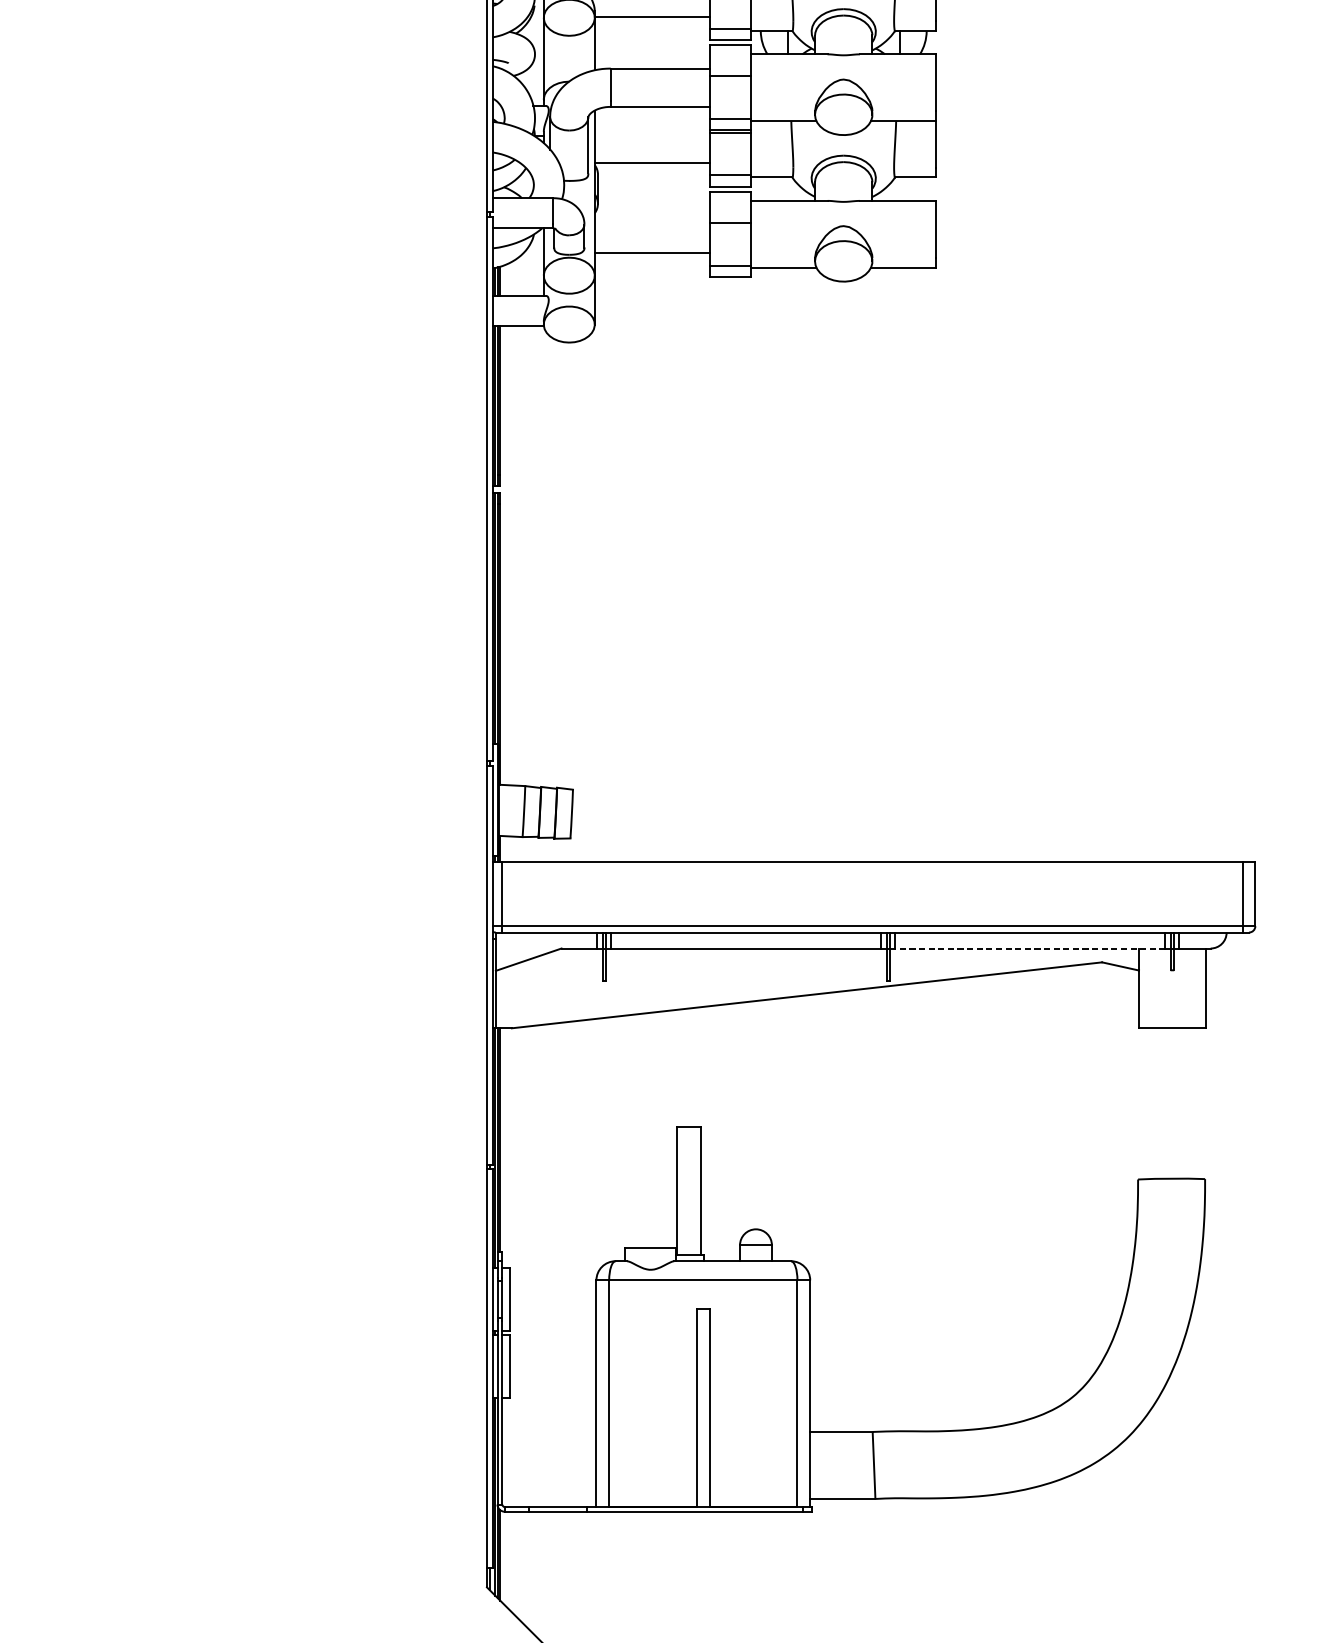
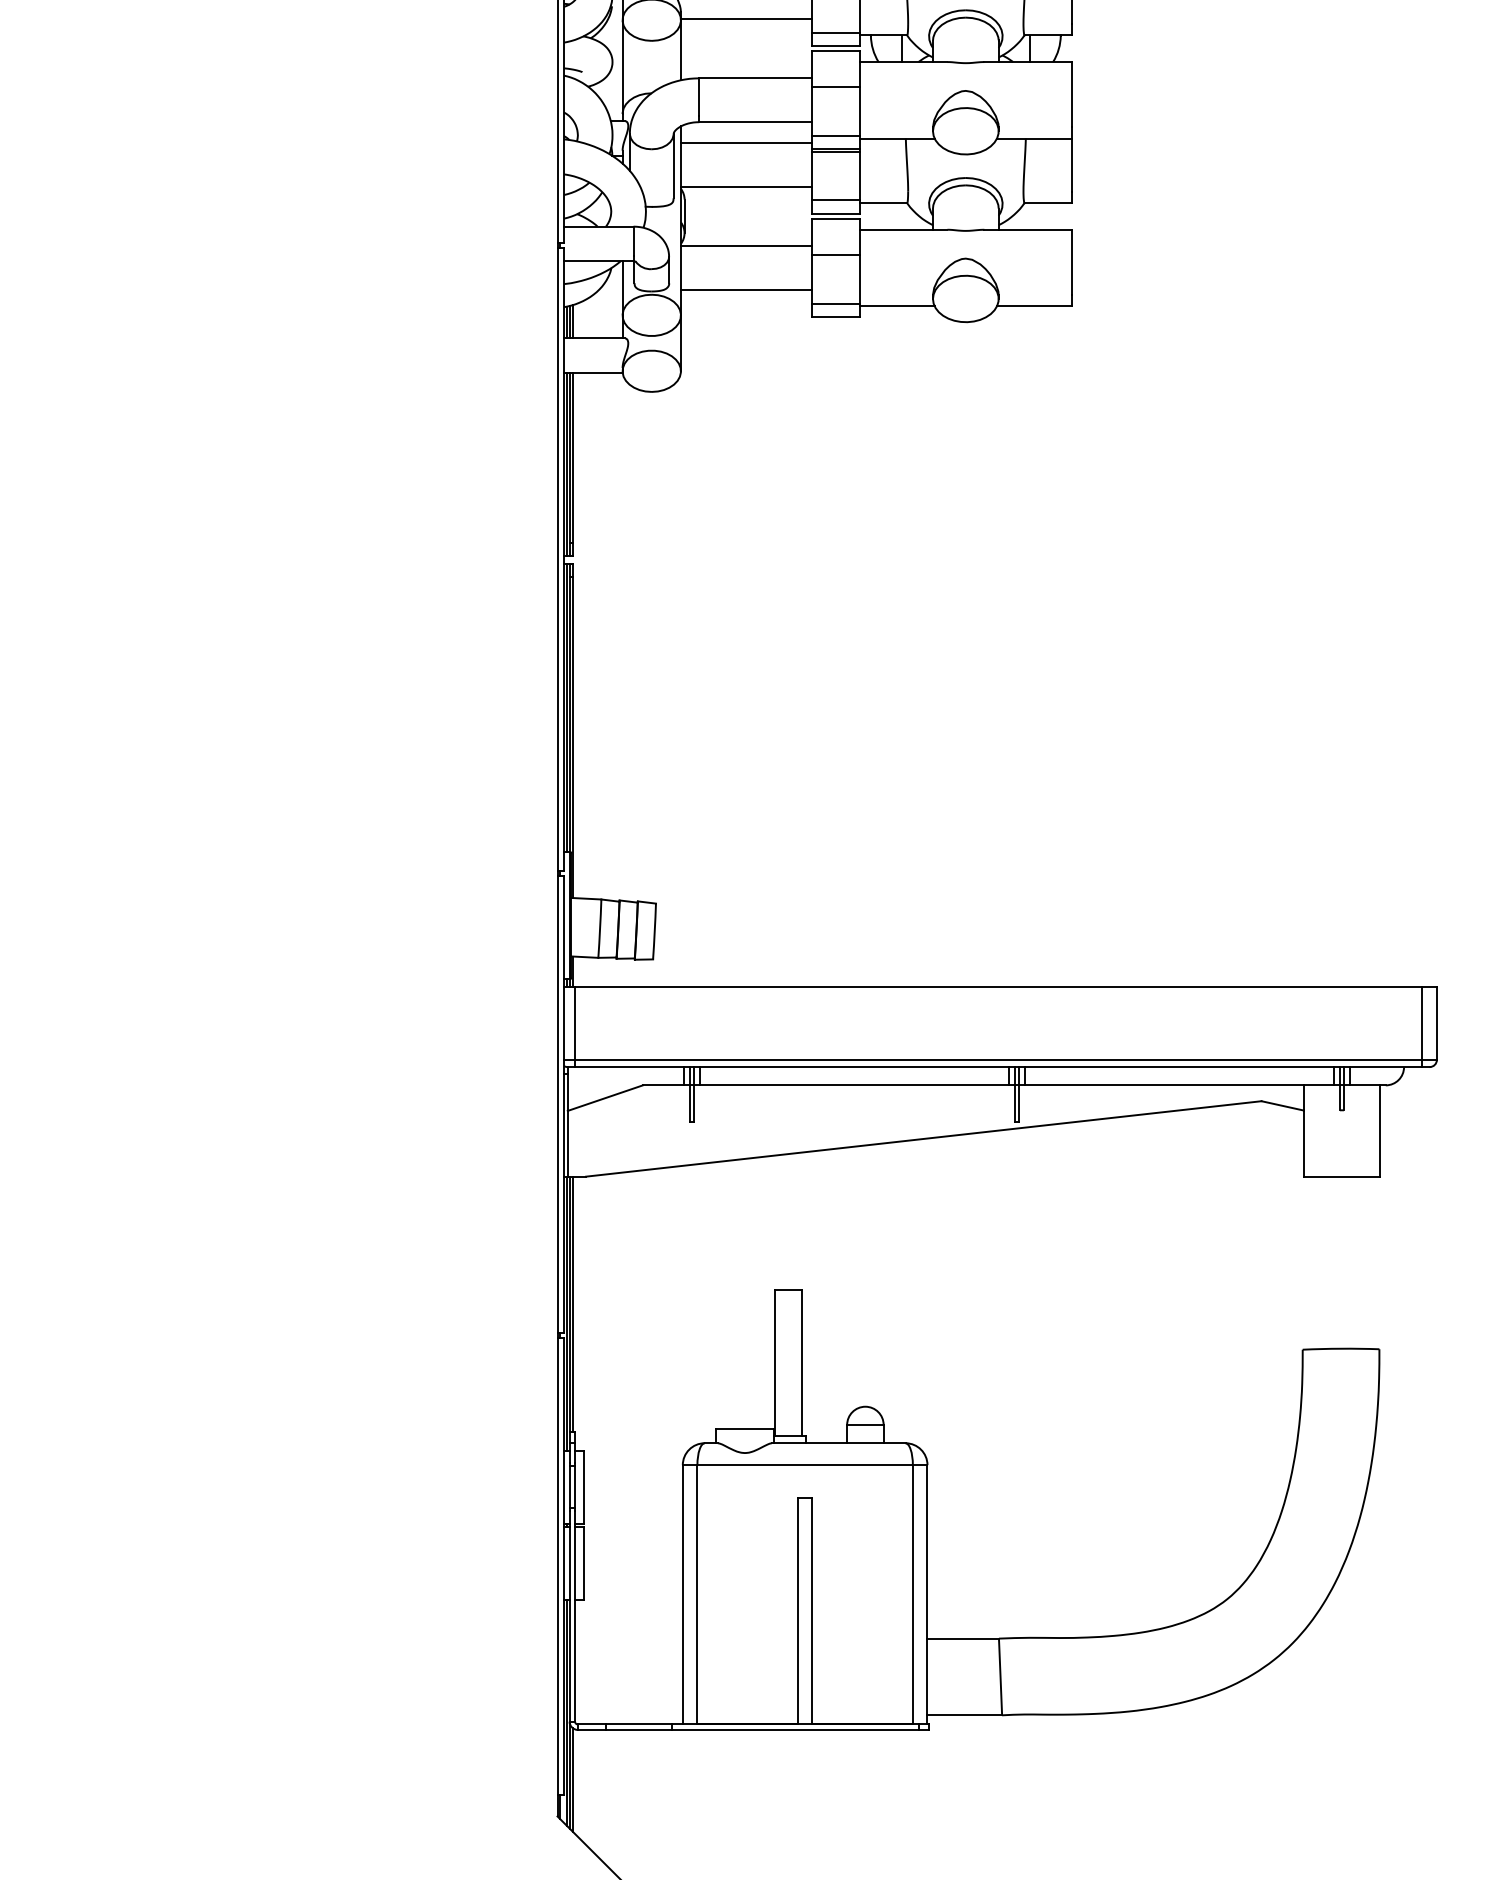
line: (652, 124) -> (746, 142), added
line: (652, 215) -> (746, 246), added
line: (1030, 948) -> (1179, 1085), dashed -> solid

